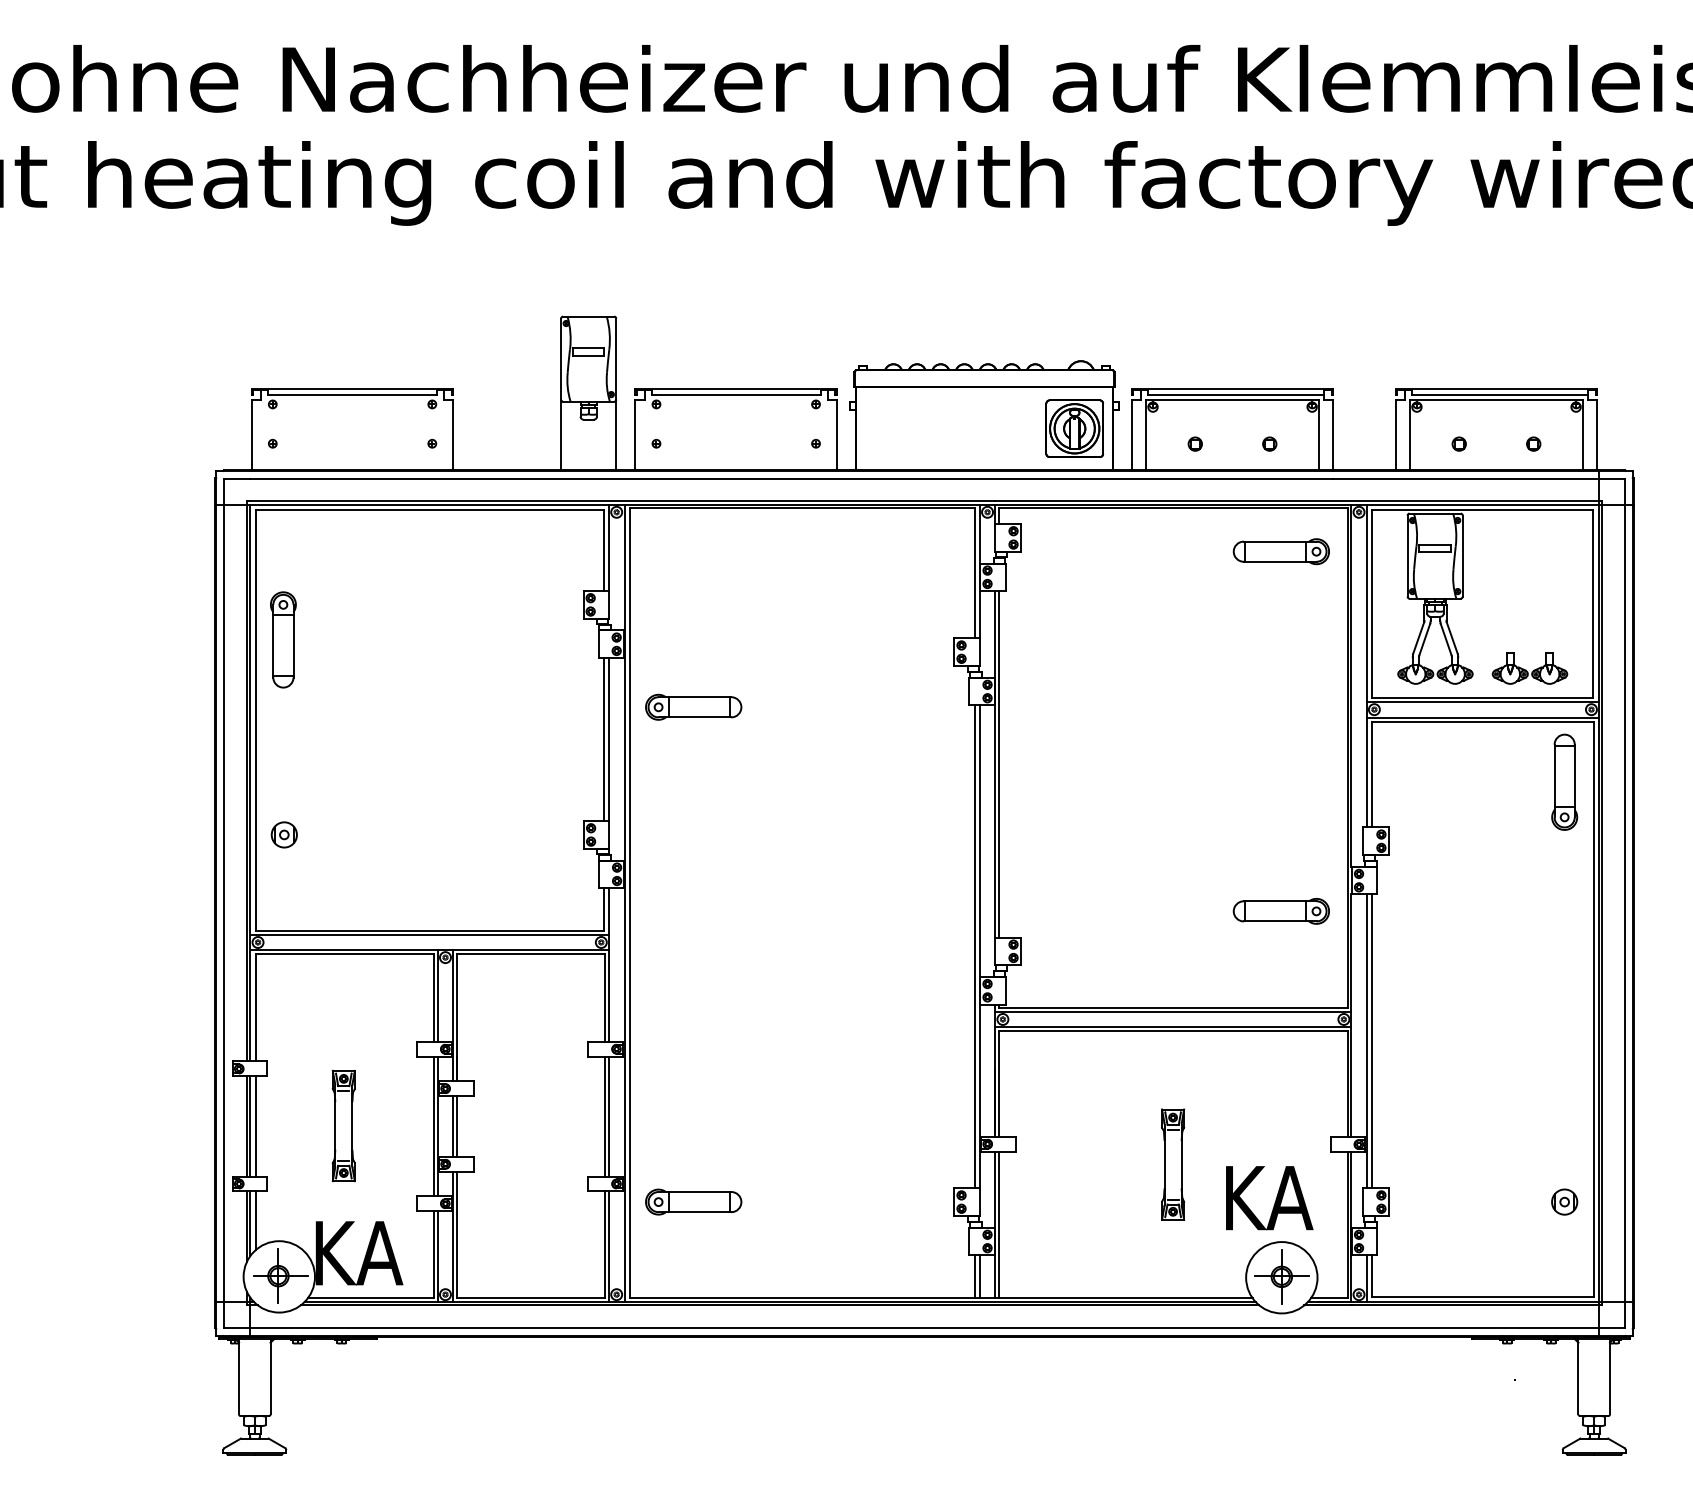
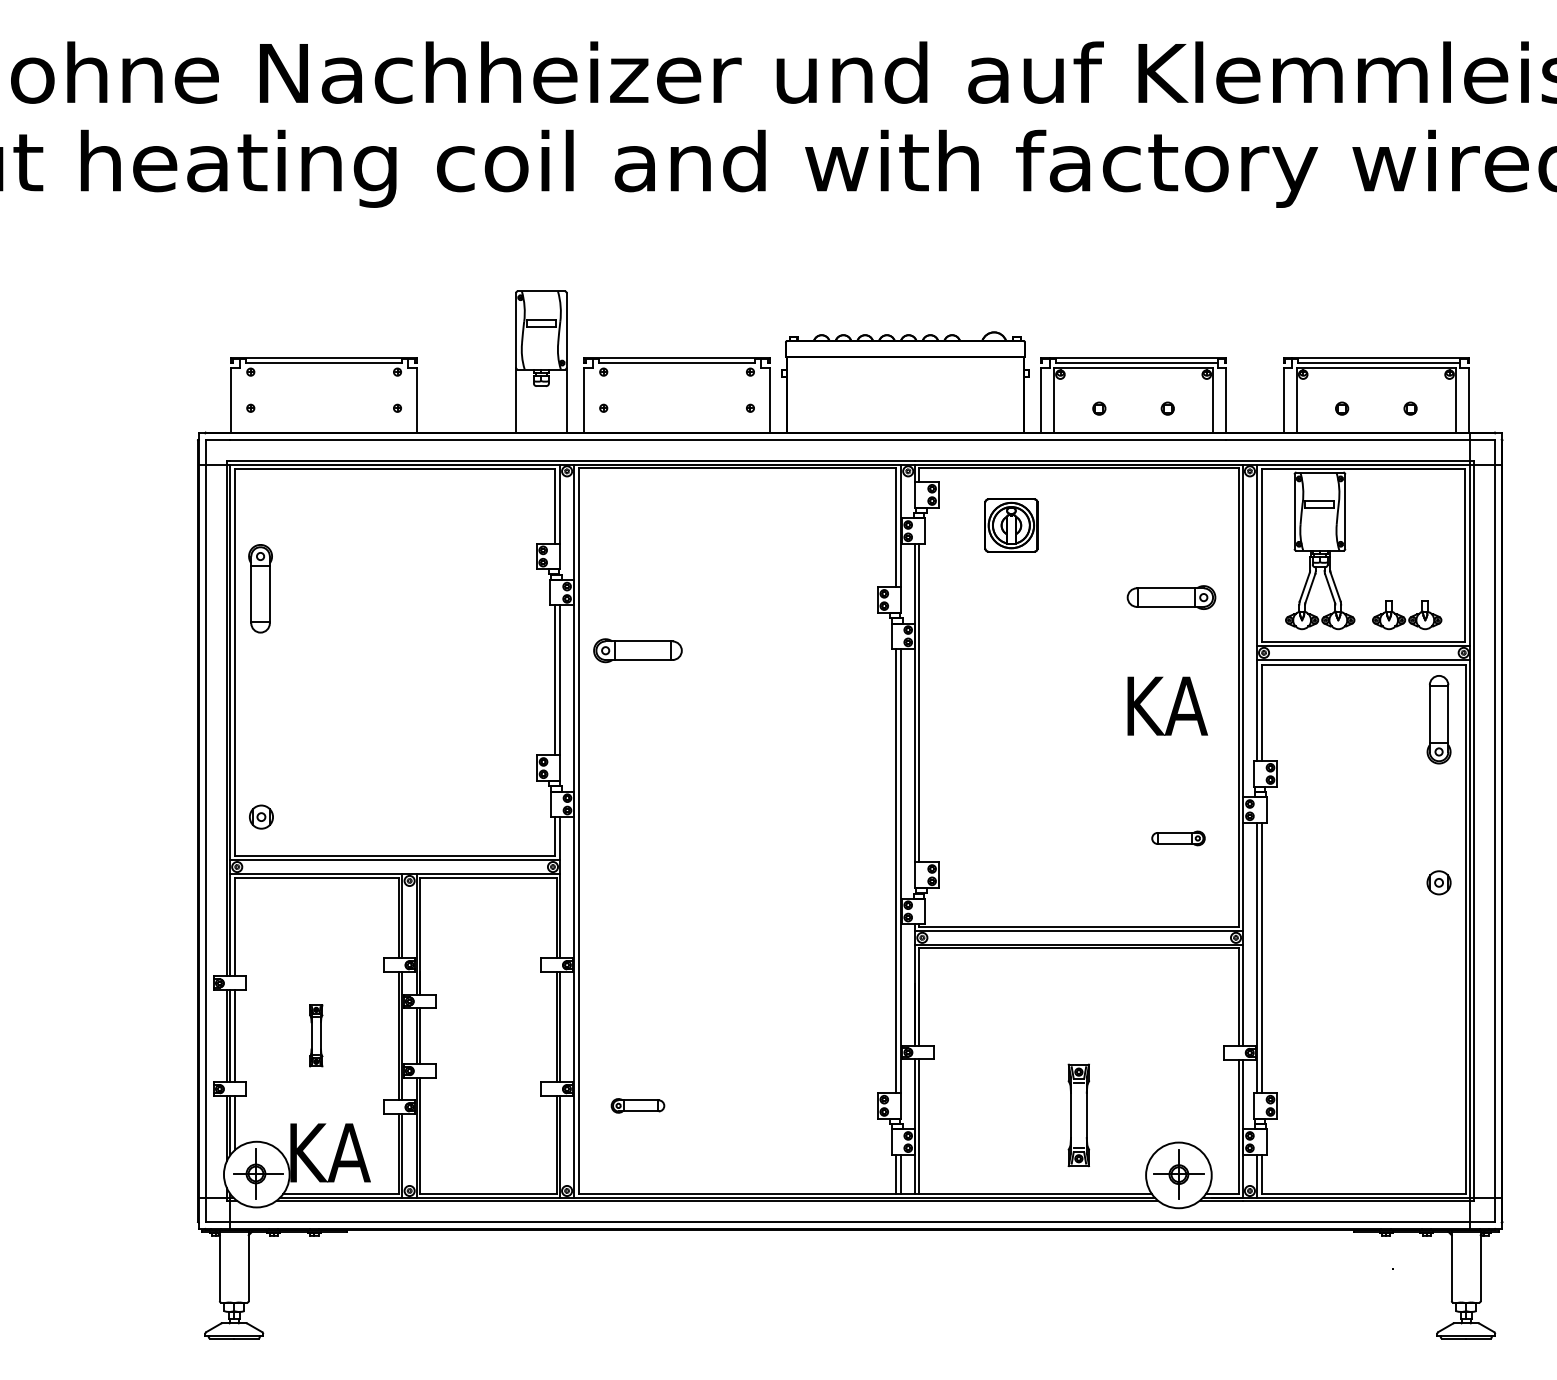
part: (1074, 428) -> (1011, 525), moved
part: (1281, 551) -> (1171, 597), moved
part: (284, 834) -> (261, 816), moved
part: (1281, 911) -> (1178, 838), size x0.6
part: (344, 1125) -> (316, 1035), size x0.6
part: (1172, 1164) -> (1078, 1115), moved
text: (1269, 1197) -> (1167, 705), moved
part: (693, 1201) -> (637, 1105), size x0.6
part: (1564, 1201) -> (1438, 882), moved

